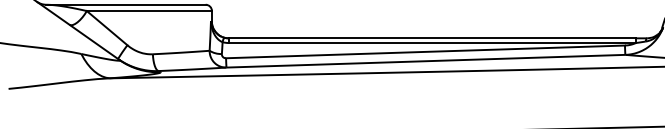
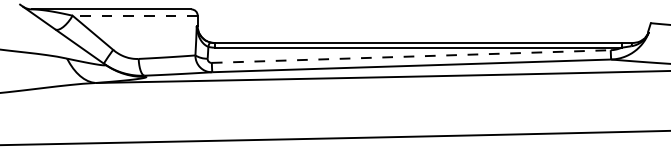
line: (149, 10) -> (135, 15), solid -> dashed
line: (425, 51) -> (411, 56), solid -> dashed

